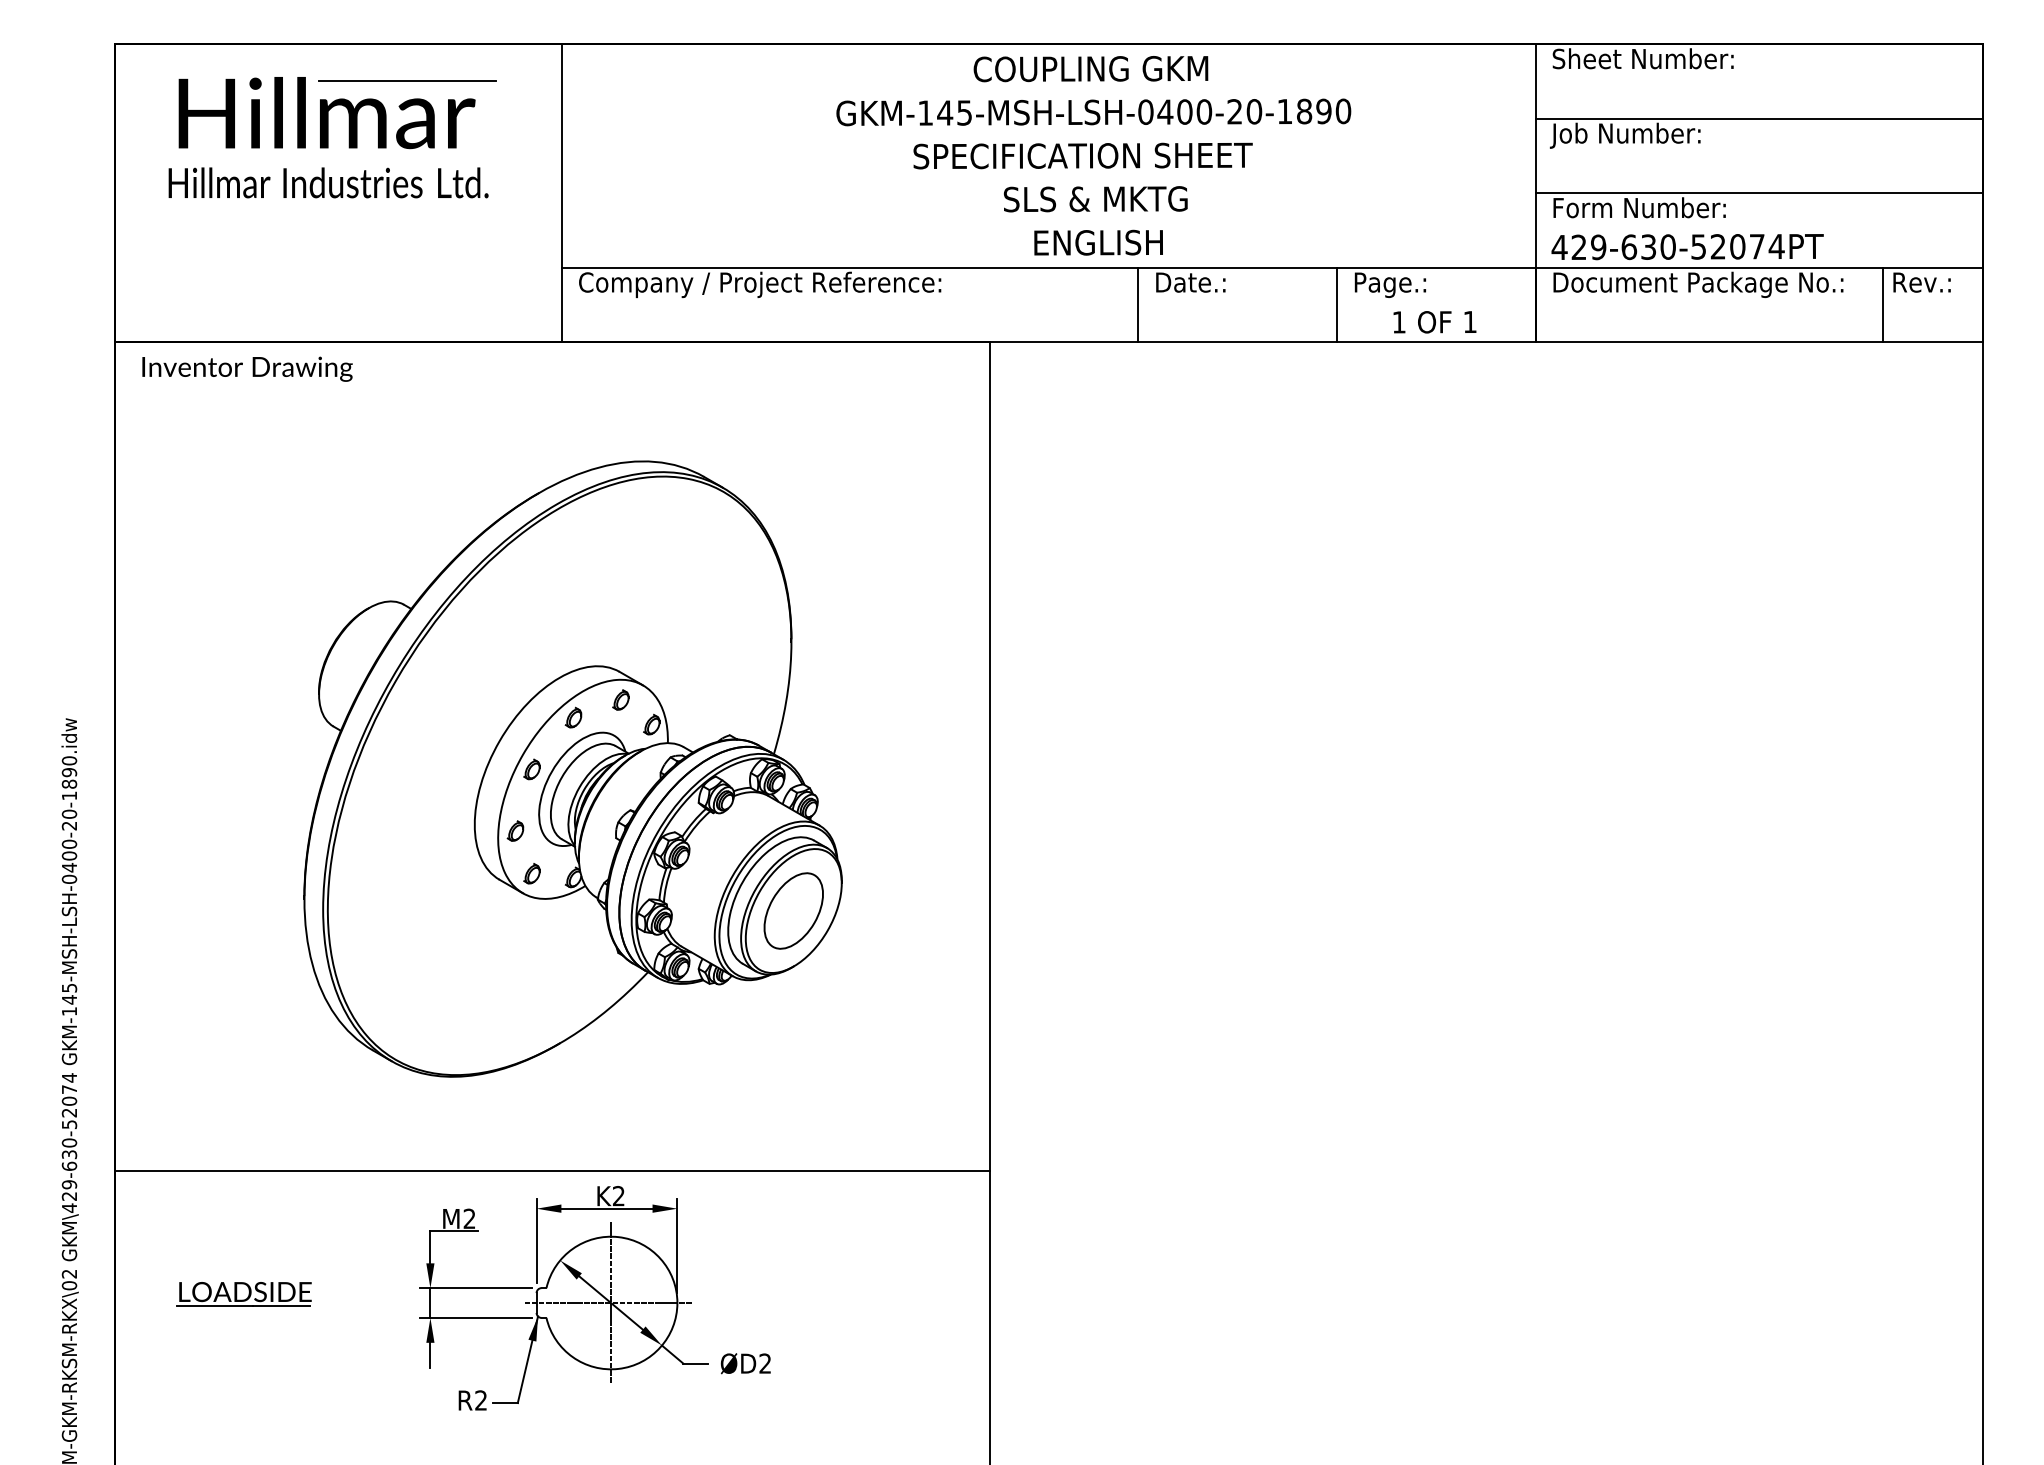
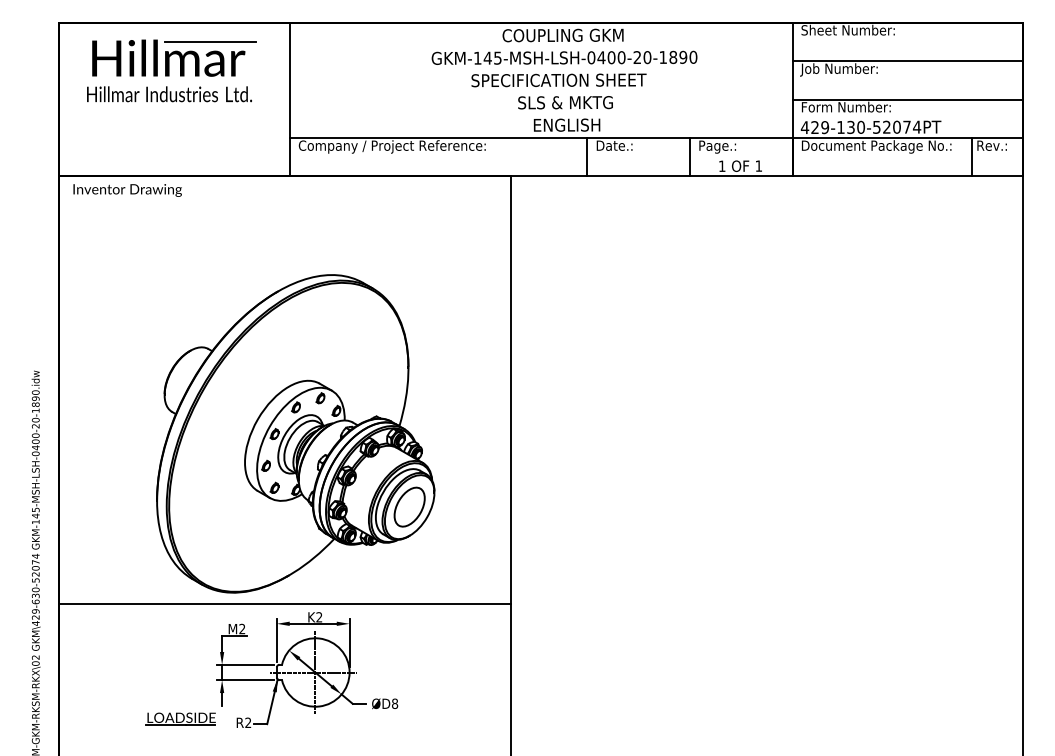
text: (1628, 247) -> (840, 127), 429-630-52074PT -> 429-130-52074PT
part: (572, 768) -> (295, 433), moved
part: (243, 1293) -> (180, 718), moved
text: (766, 1363) -> (395, 703), ØD2 -> ØD8

